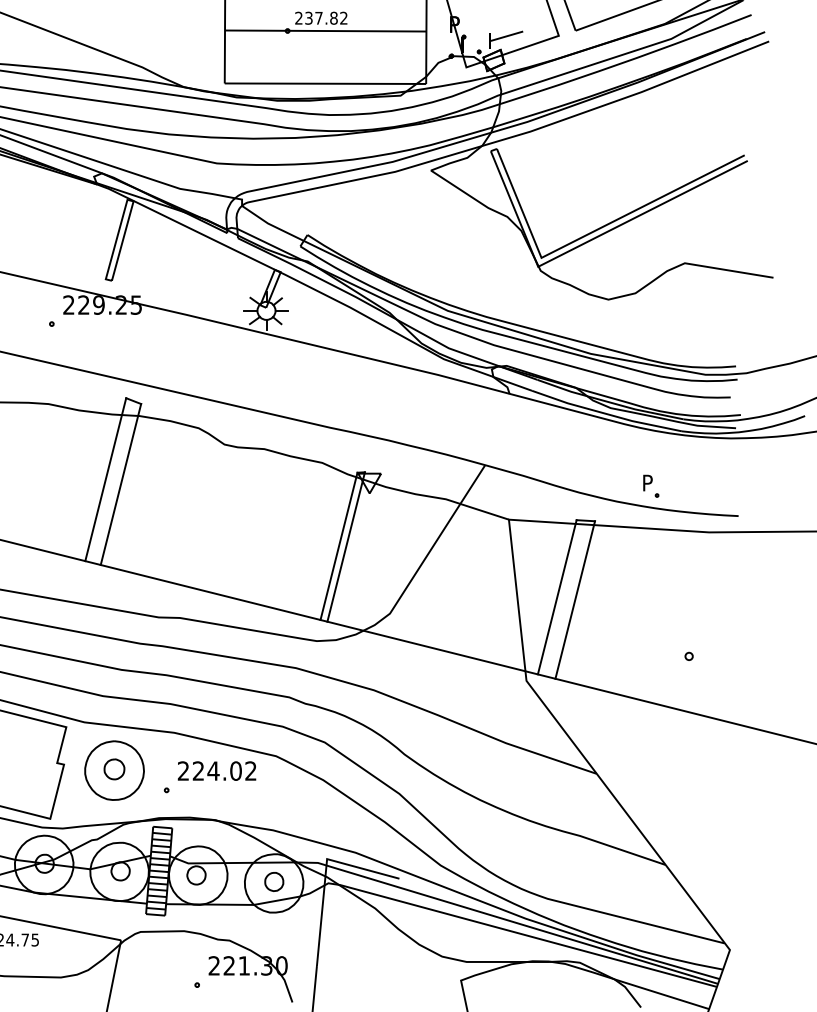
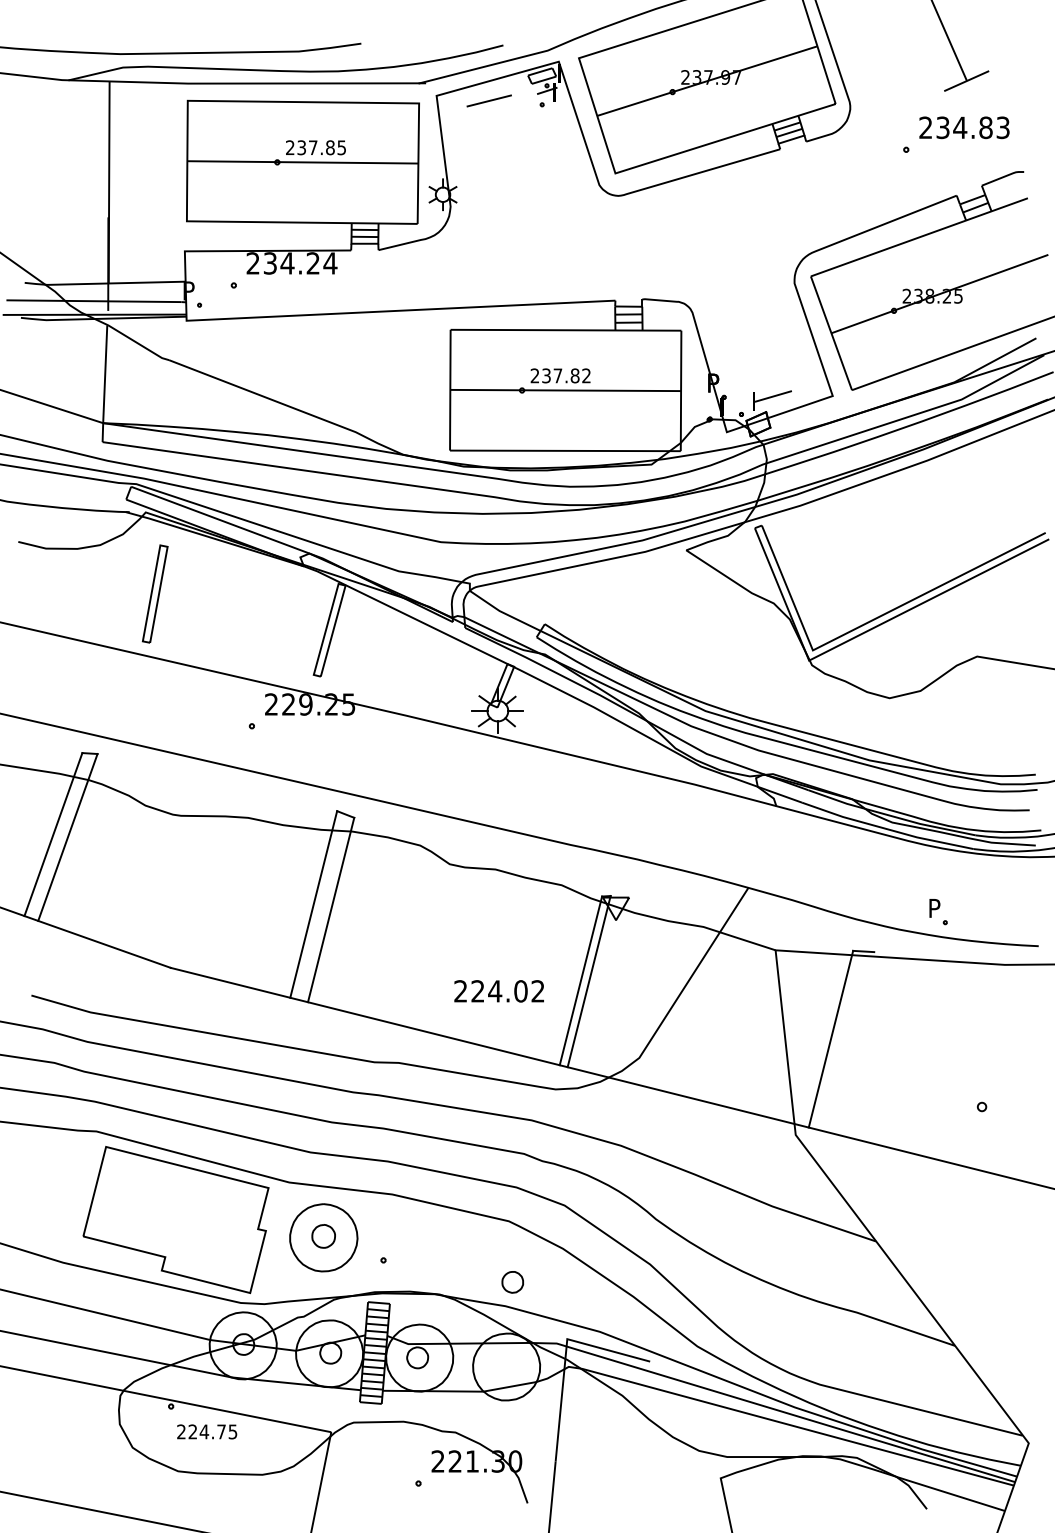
line: (575, 600) -> (851, 1042), removed
text: (216, 771) -> (498, 991), moved
part: (274, 882) -> (512, 1282), moved

